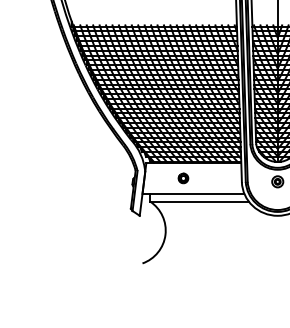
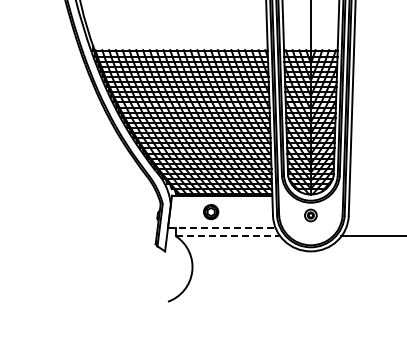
part: (183, 178) -> (211, 211), size x1.4
line: (193, 194) -> (221, 228), solid -> dashed
line: (199, 201) -> (228, 236), solid -> dashed

